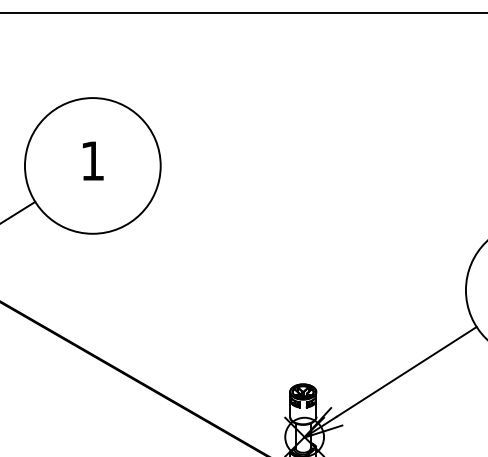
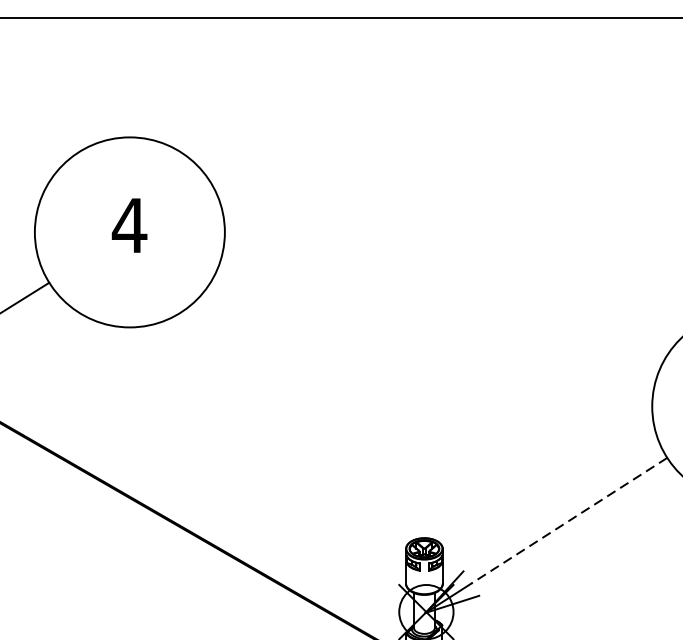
text: (92, 160) -> (129, 224), 1 -> 4
line: (406, 372) -> (569, 521), solid -> dashed

